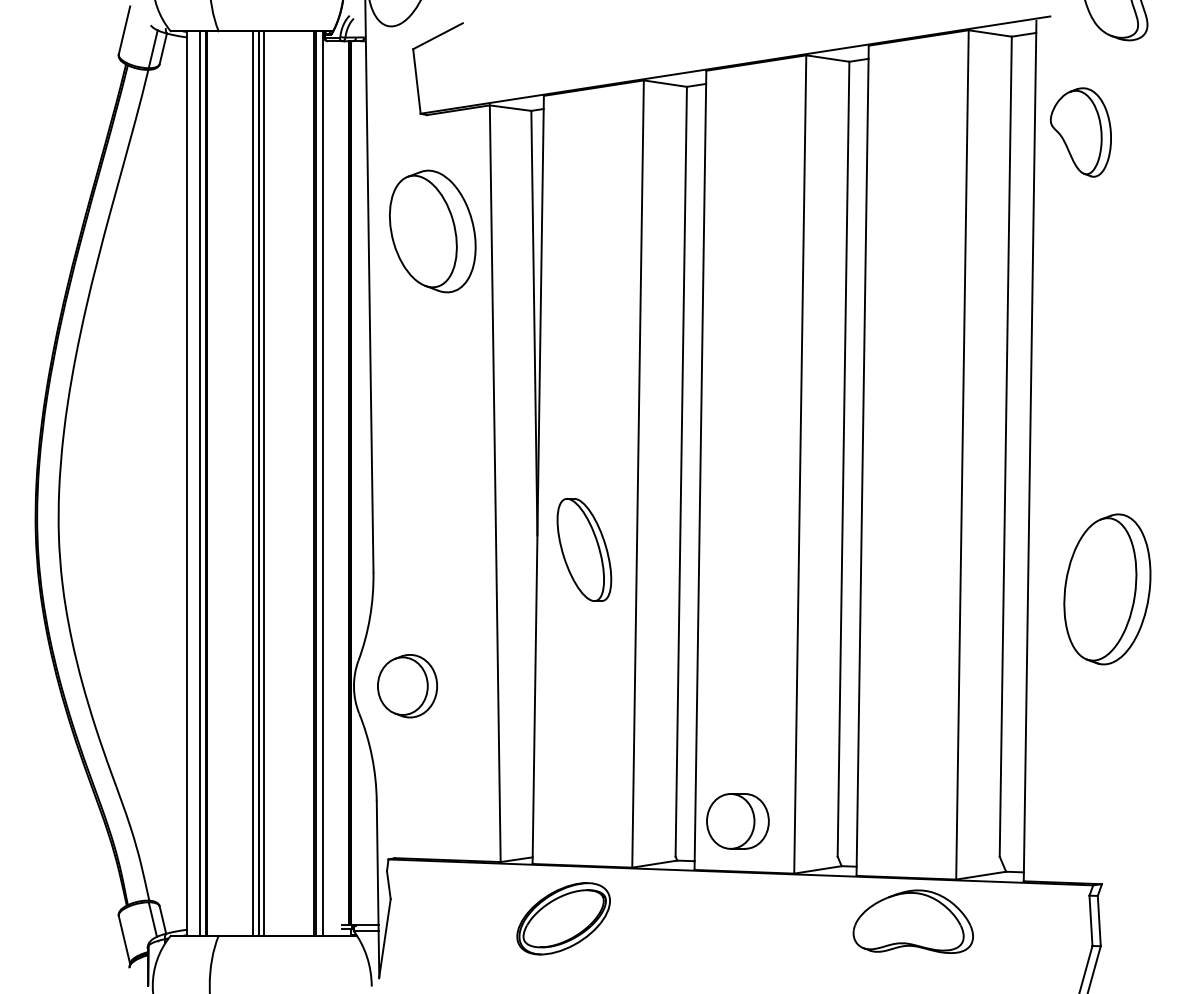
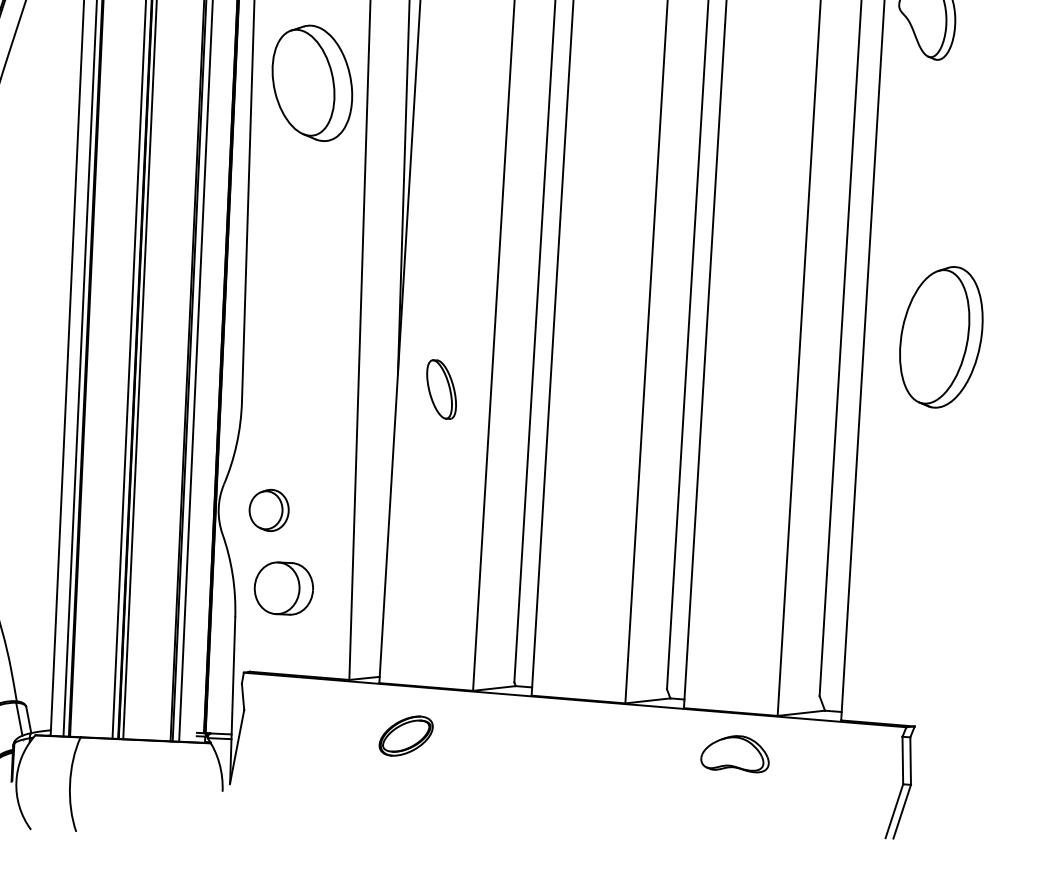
part: (584, 549) -> (441, 389), size x0.6
part: (1107, 589) -> (941, 337), moved
part: (407, 686) -> (269, 510), size x0.7
part: (737, 821) -> (283, 588), moved
part: (563, 918) -> (406, 735), size x0.6
part: (912, 921) -> (734, 753), size x0.6

